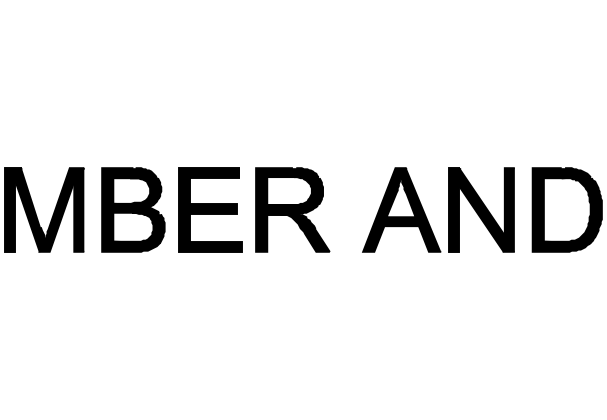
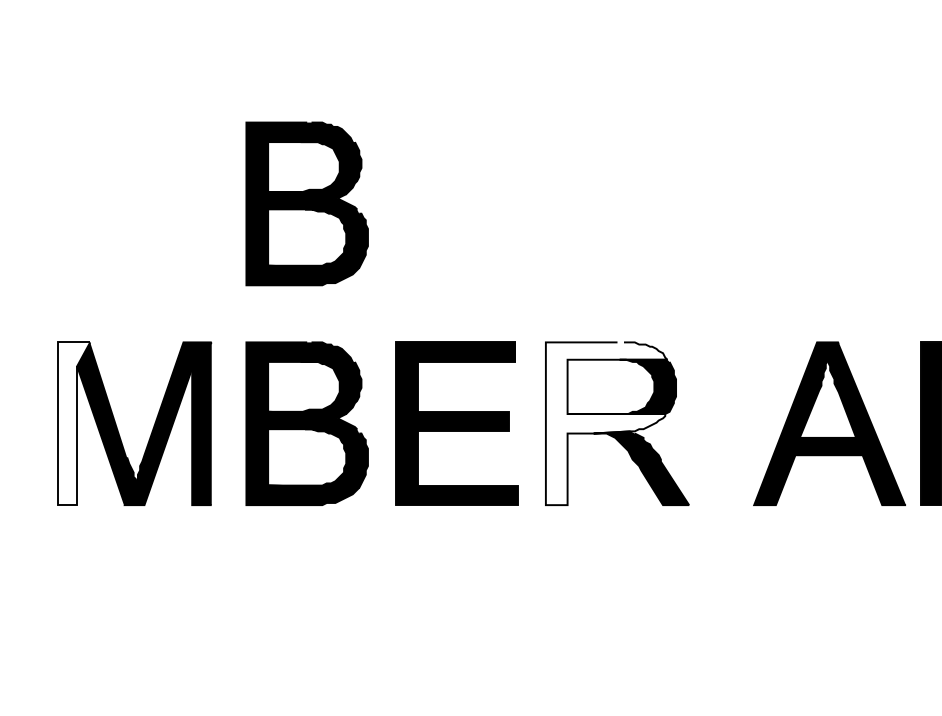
part: (133, 96) -> (307, 202), added
fill: (13, 209) -> (73, 422), removed
fill: (287, 209) -> (606, 422), removed

